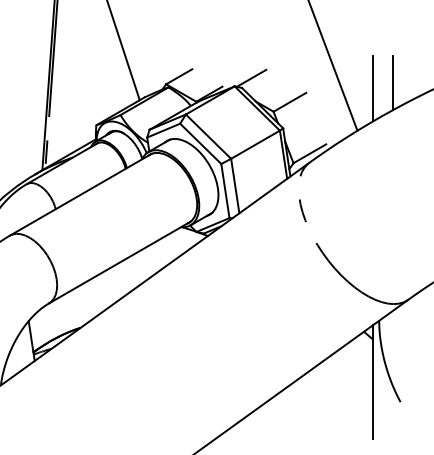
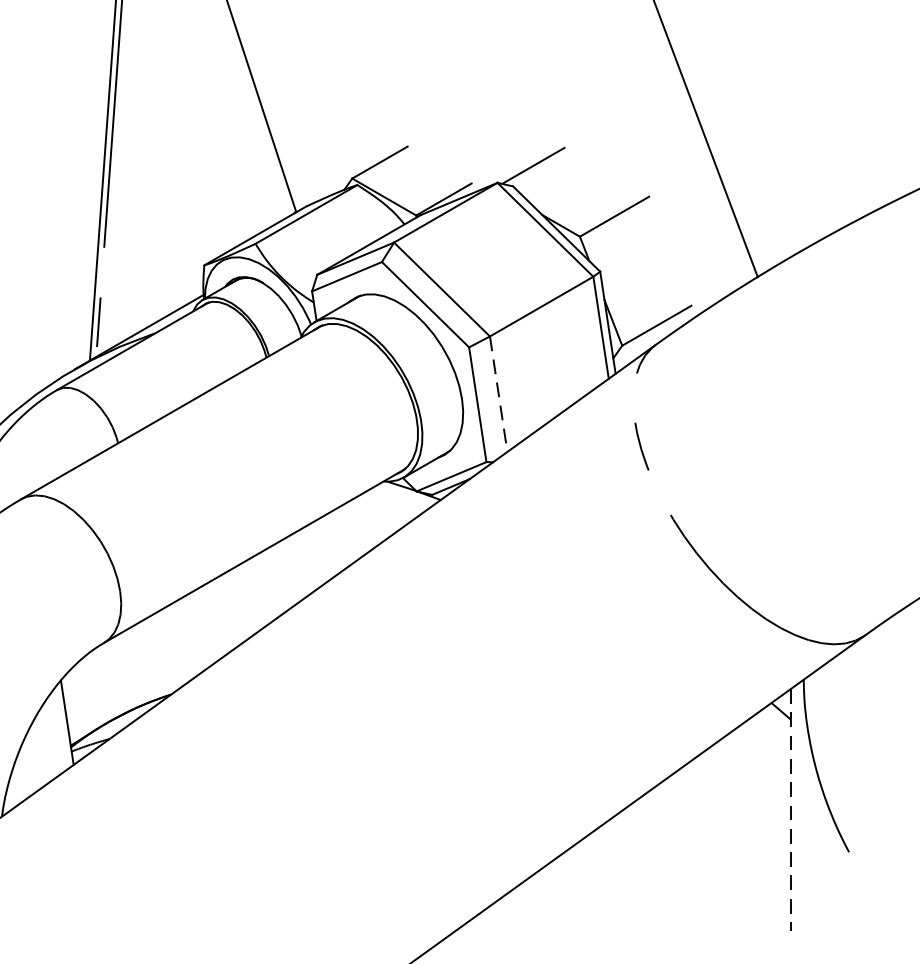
line: (392, 83) -> (831, 176), removed
line: (373, 88) -> (791, 187), removed
line: (235, 186) -> (499, 395), solid -> dashed
line: (373, 382) -> (791, 810), solid -> dashed

